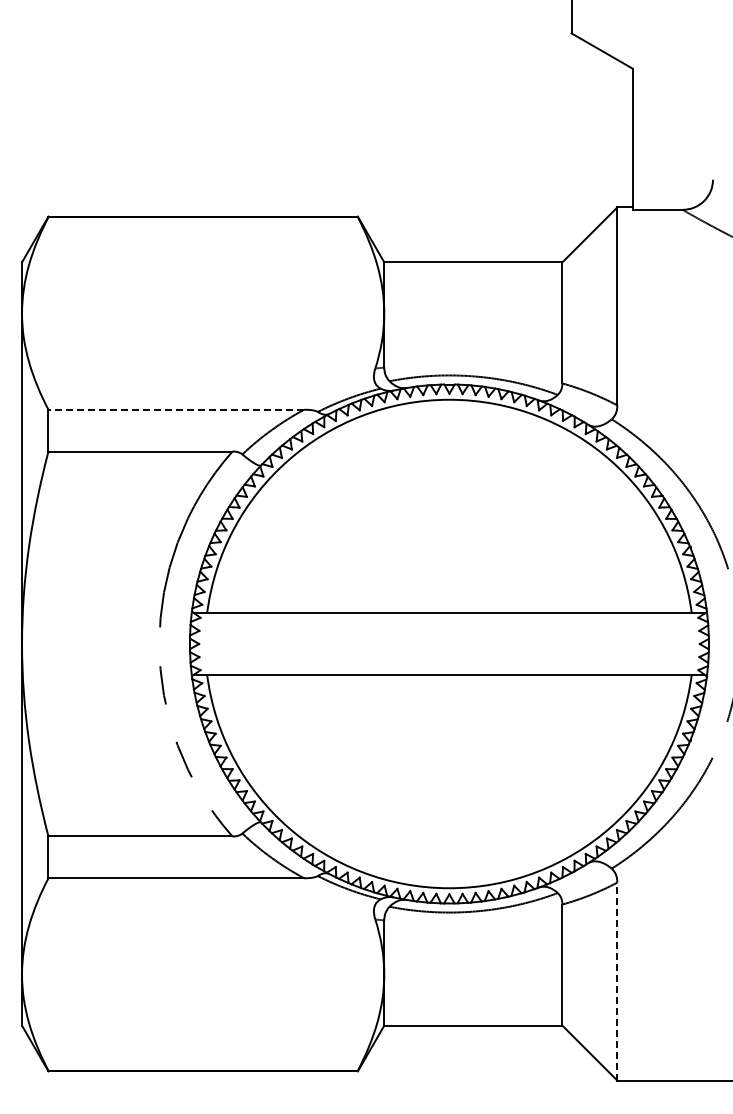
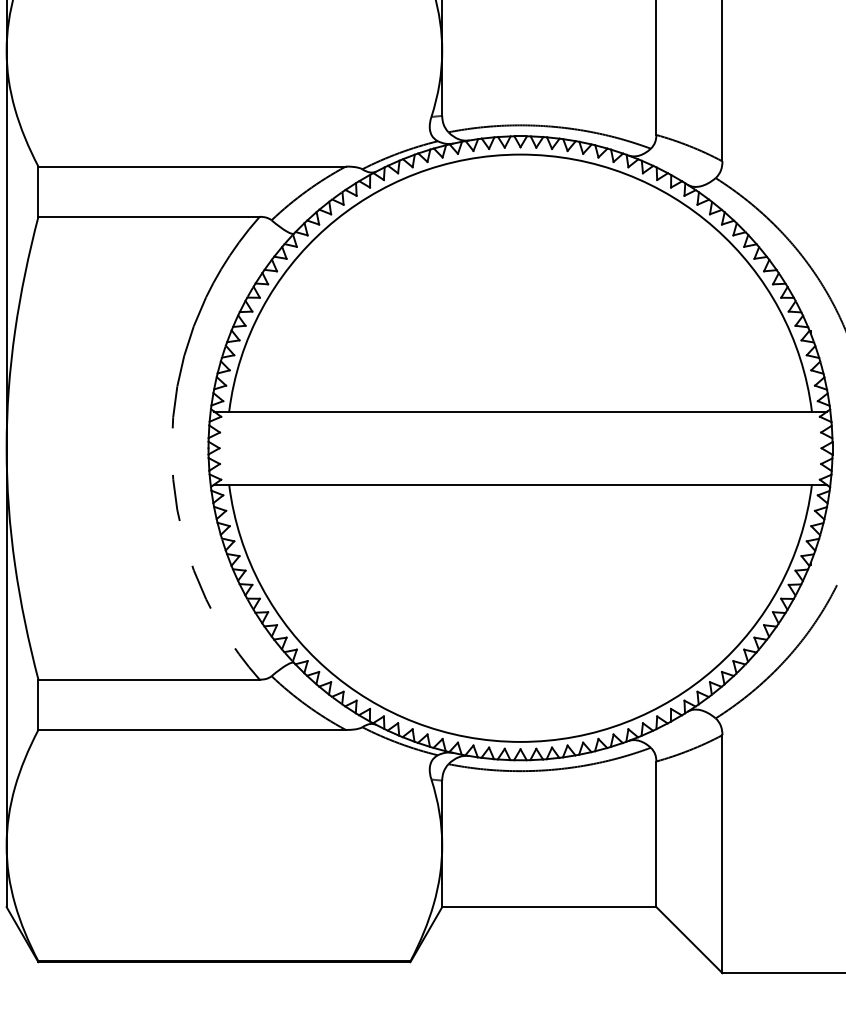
line: (176, 409) -> (192, 166), dashed -> solid
line: (617, 981) -> (722, 854), dashed -> solid

